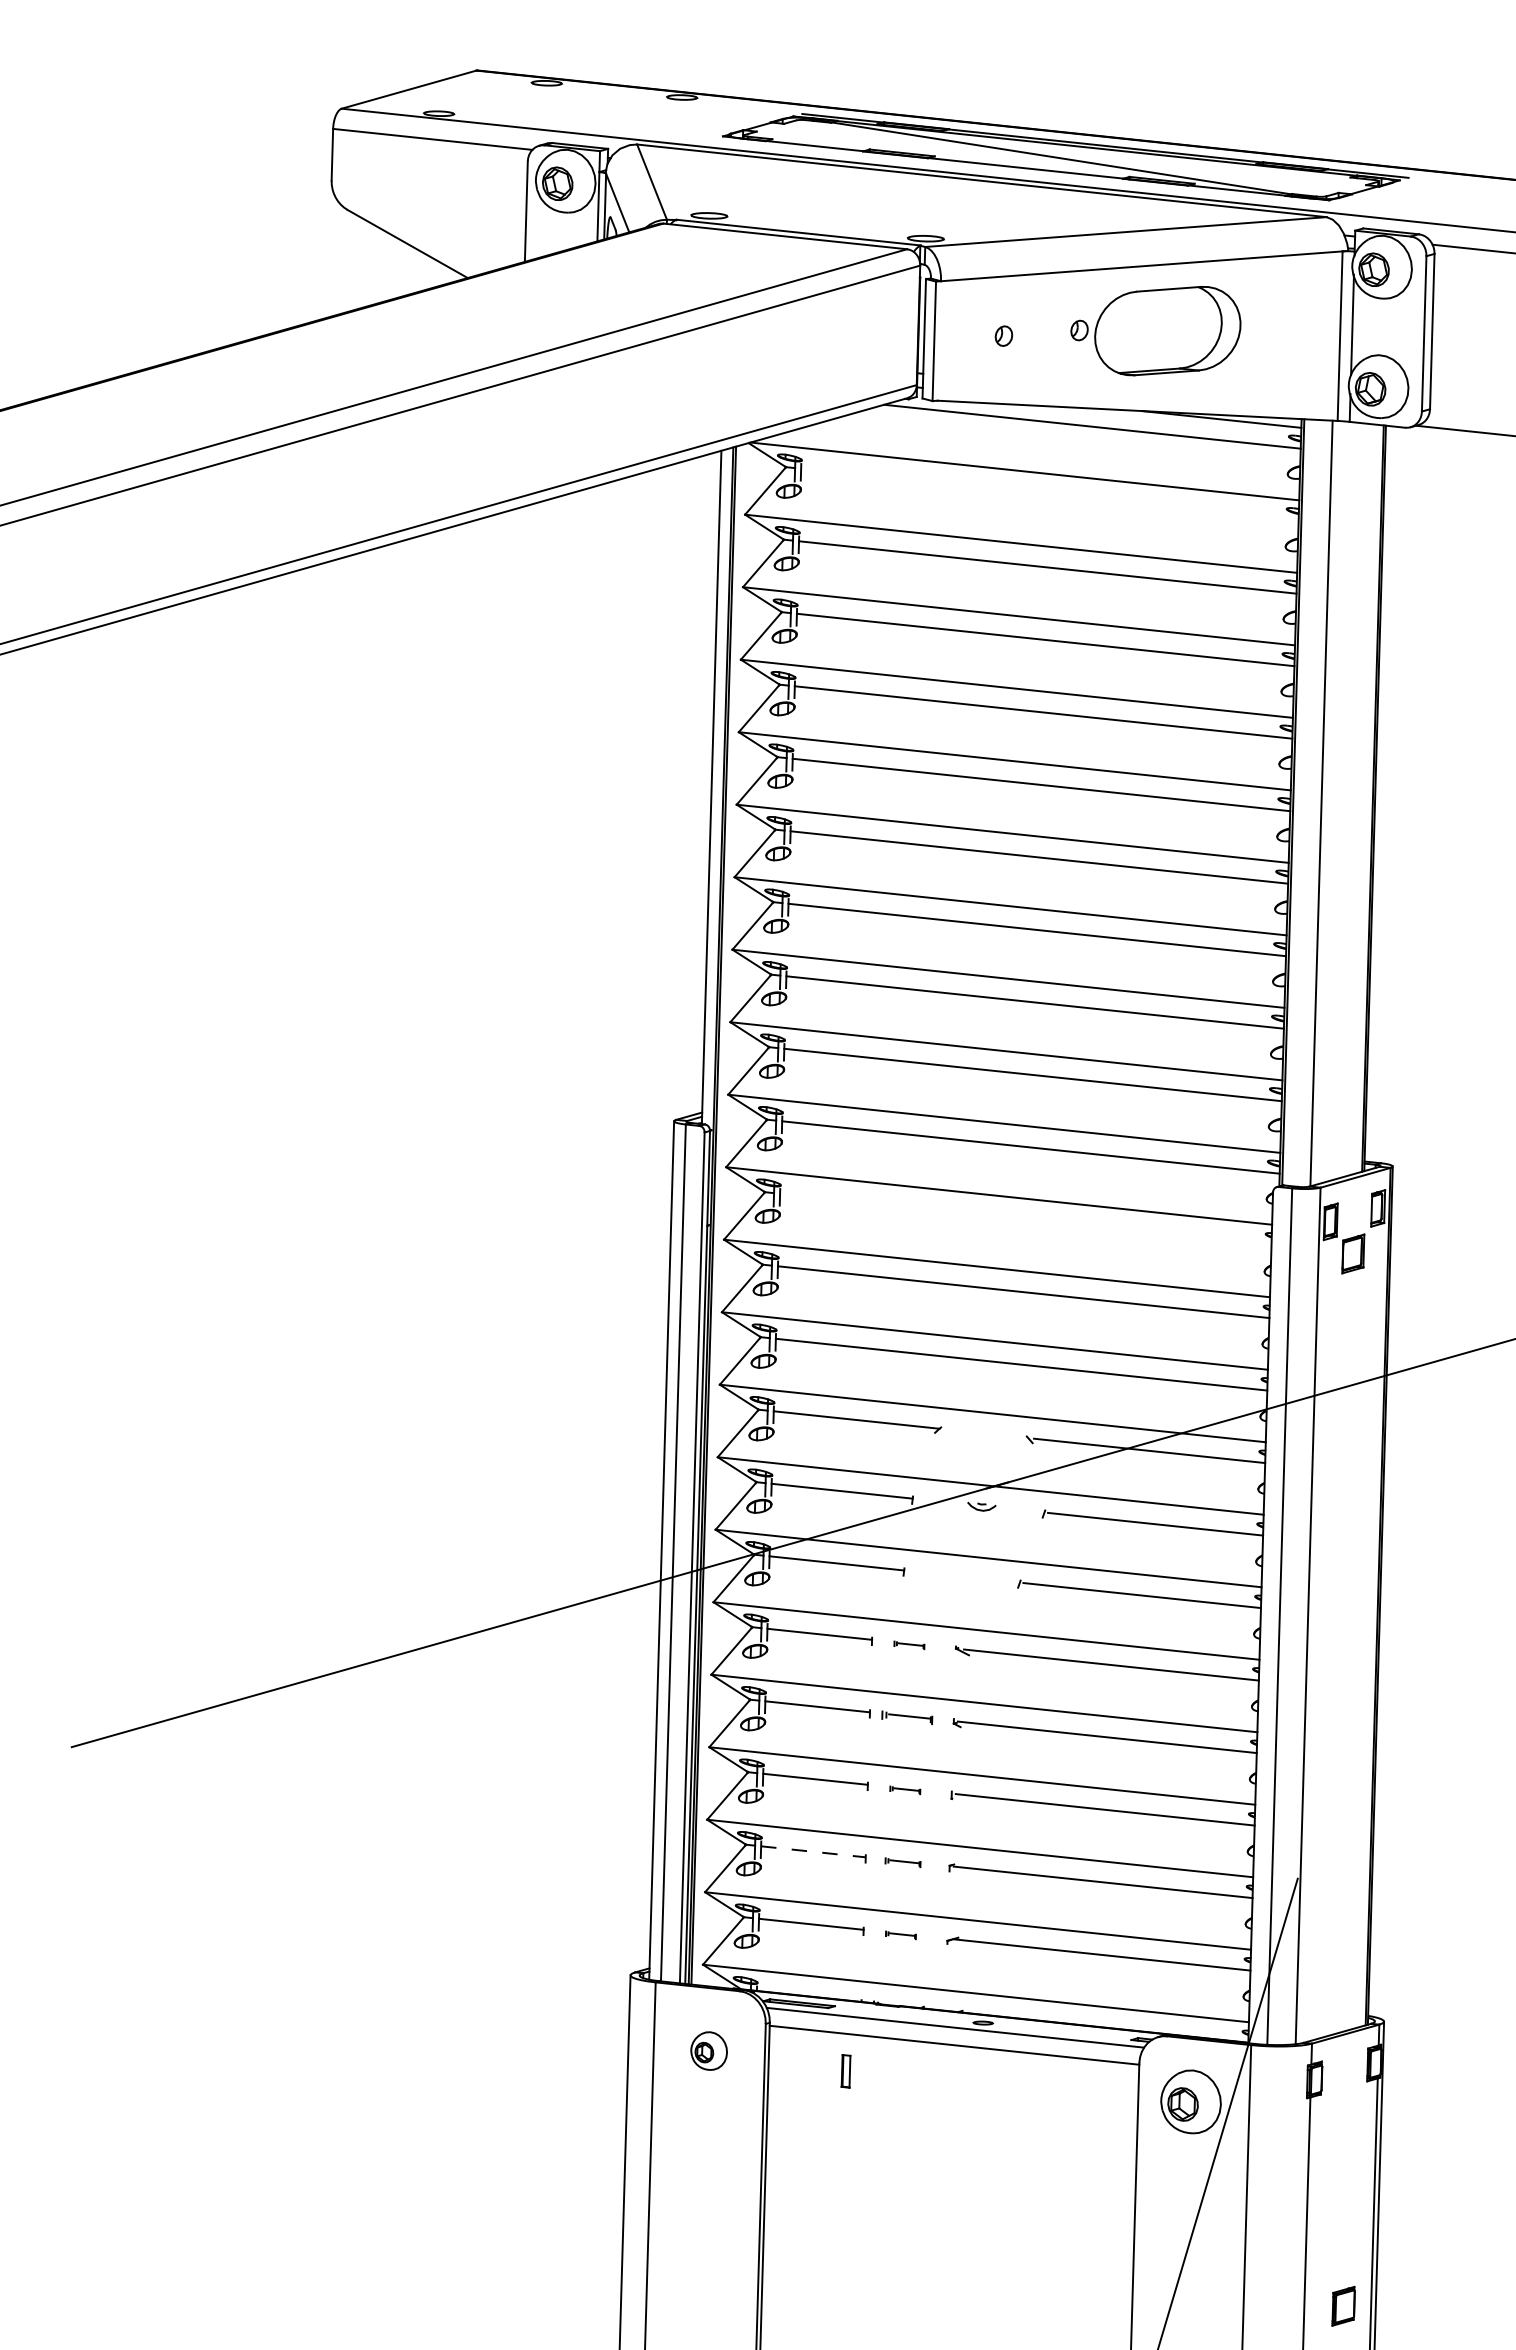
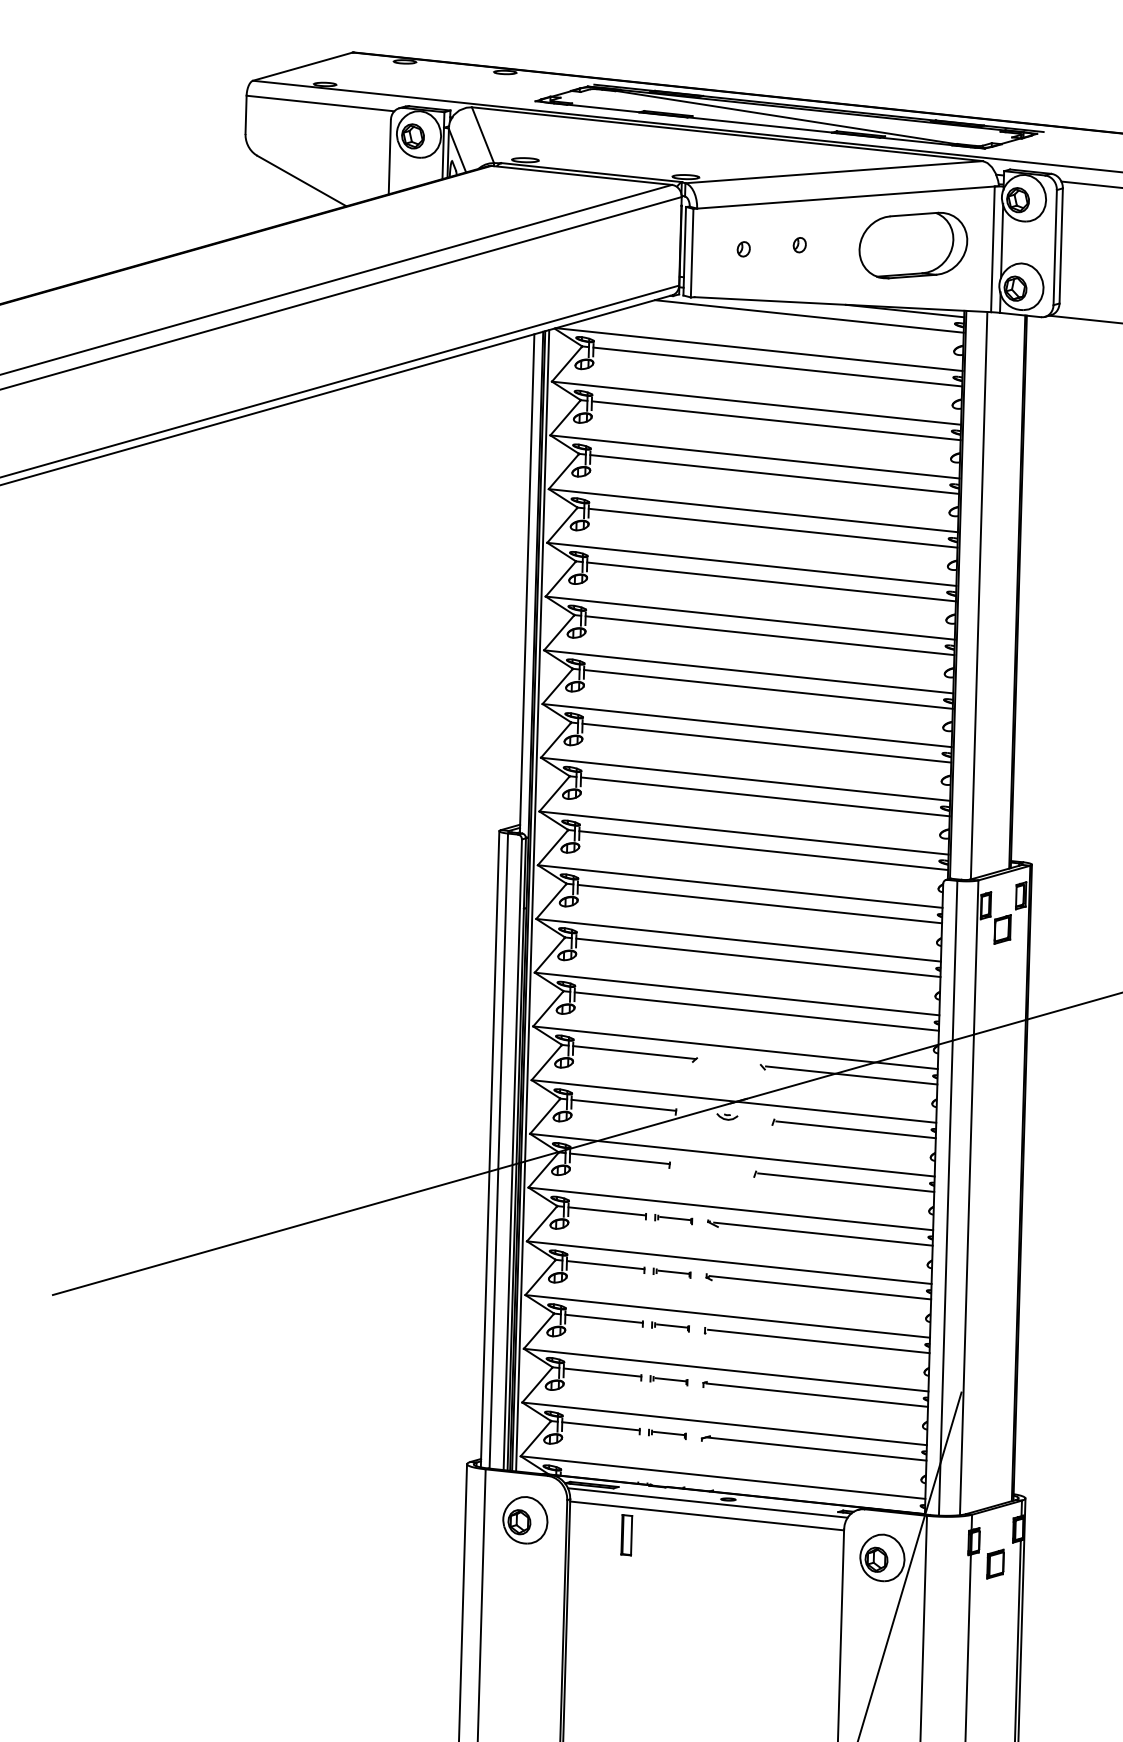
part: (1167, 330) -> (913, 245), moved
line: (1049, 494) -> (777, 366), added
line: (718, 1215) -> (532, 901), added
line: (1025, 1219) -> (759, 903), added
part: (909, 1645) -> (673, 1219), size x1.67
part: (905, 1790) -> (670, 1327), size x1.67
line: (813, 1851) -> (602, 1372), dashed -> solid
part: (902, 1862) -> (668, 1380), size x1.43
part: (900, 1935) -> (667, 1434), size x1.67
part: (708, 2050) -> (524, 1519), size x1.67
part: (845, 2071) -> (626, 1535), size x1.67
part: (1343, 2306) -> (995, 1564), moved

